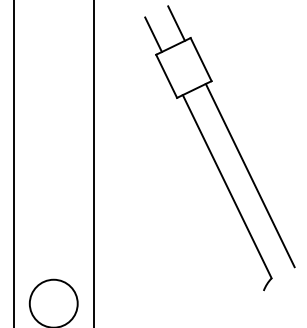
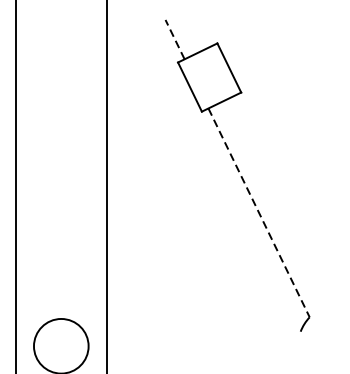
line: (176, 23) -> (201, 26), removed
line: (153, 34) -> (175, 39), solid -> dashed
line: (249, 175) -> (284, 200), removed
line: (227, 186) -> (259, 212), solid -> dashed

